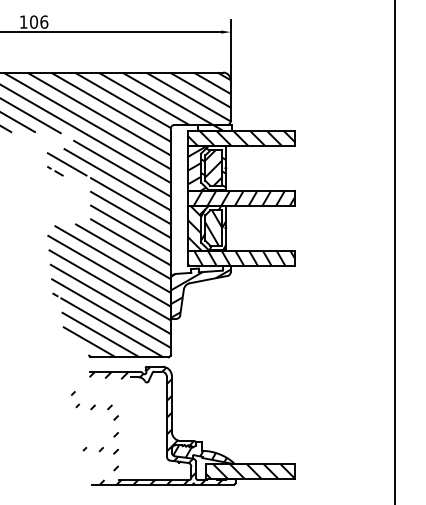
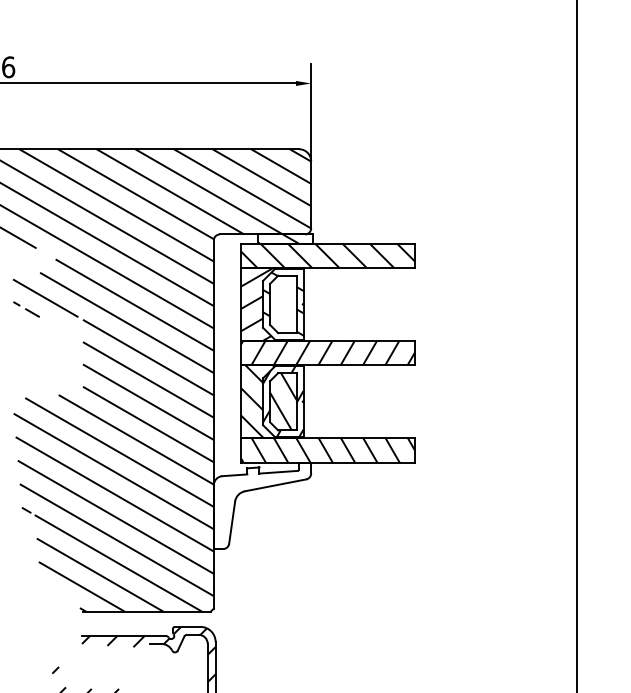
hatch: (213, 167) -> (283, 303), removed
hatch: (200, 293) -> (262, 507), removed

